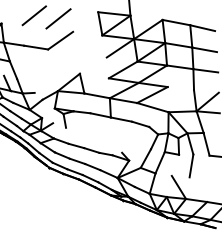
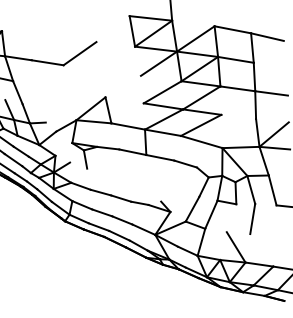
line: (33, 15) -> (44, 20), removed
line: (58, 18) -> (77, 24), removed
line: (204, 49) -> (269, 65), removed

